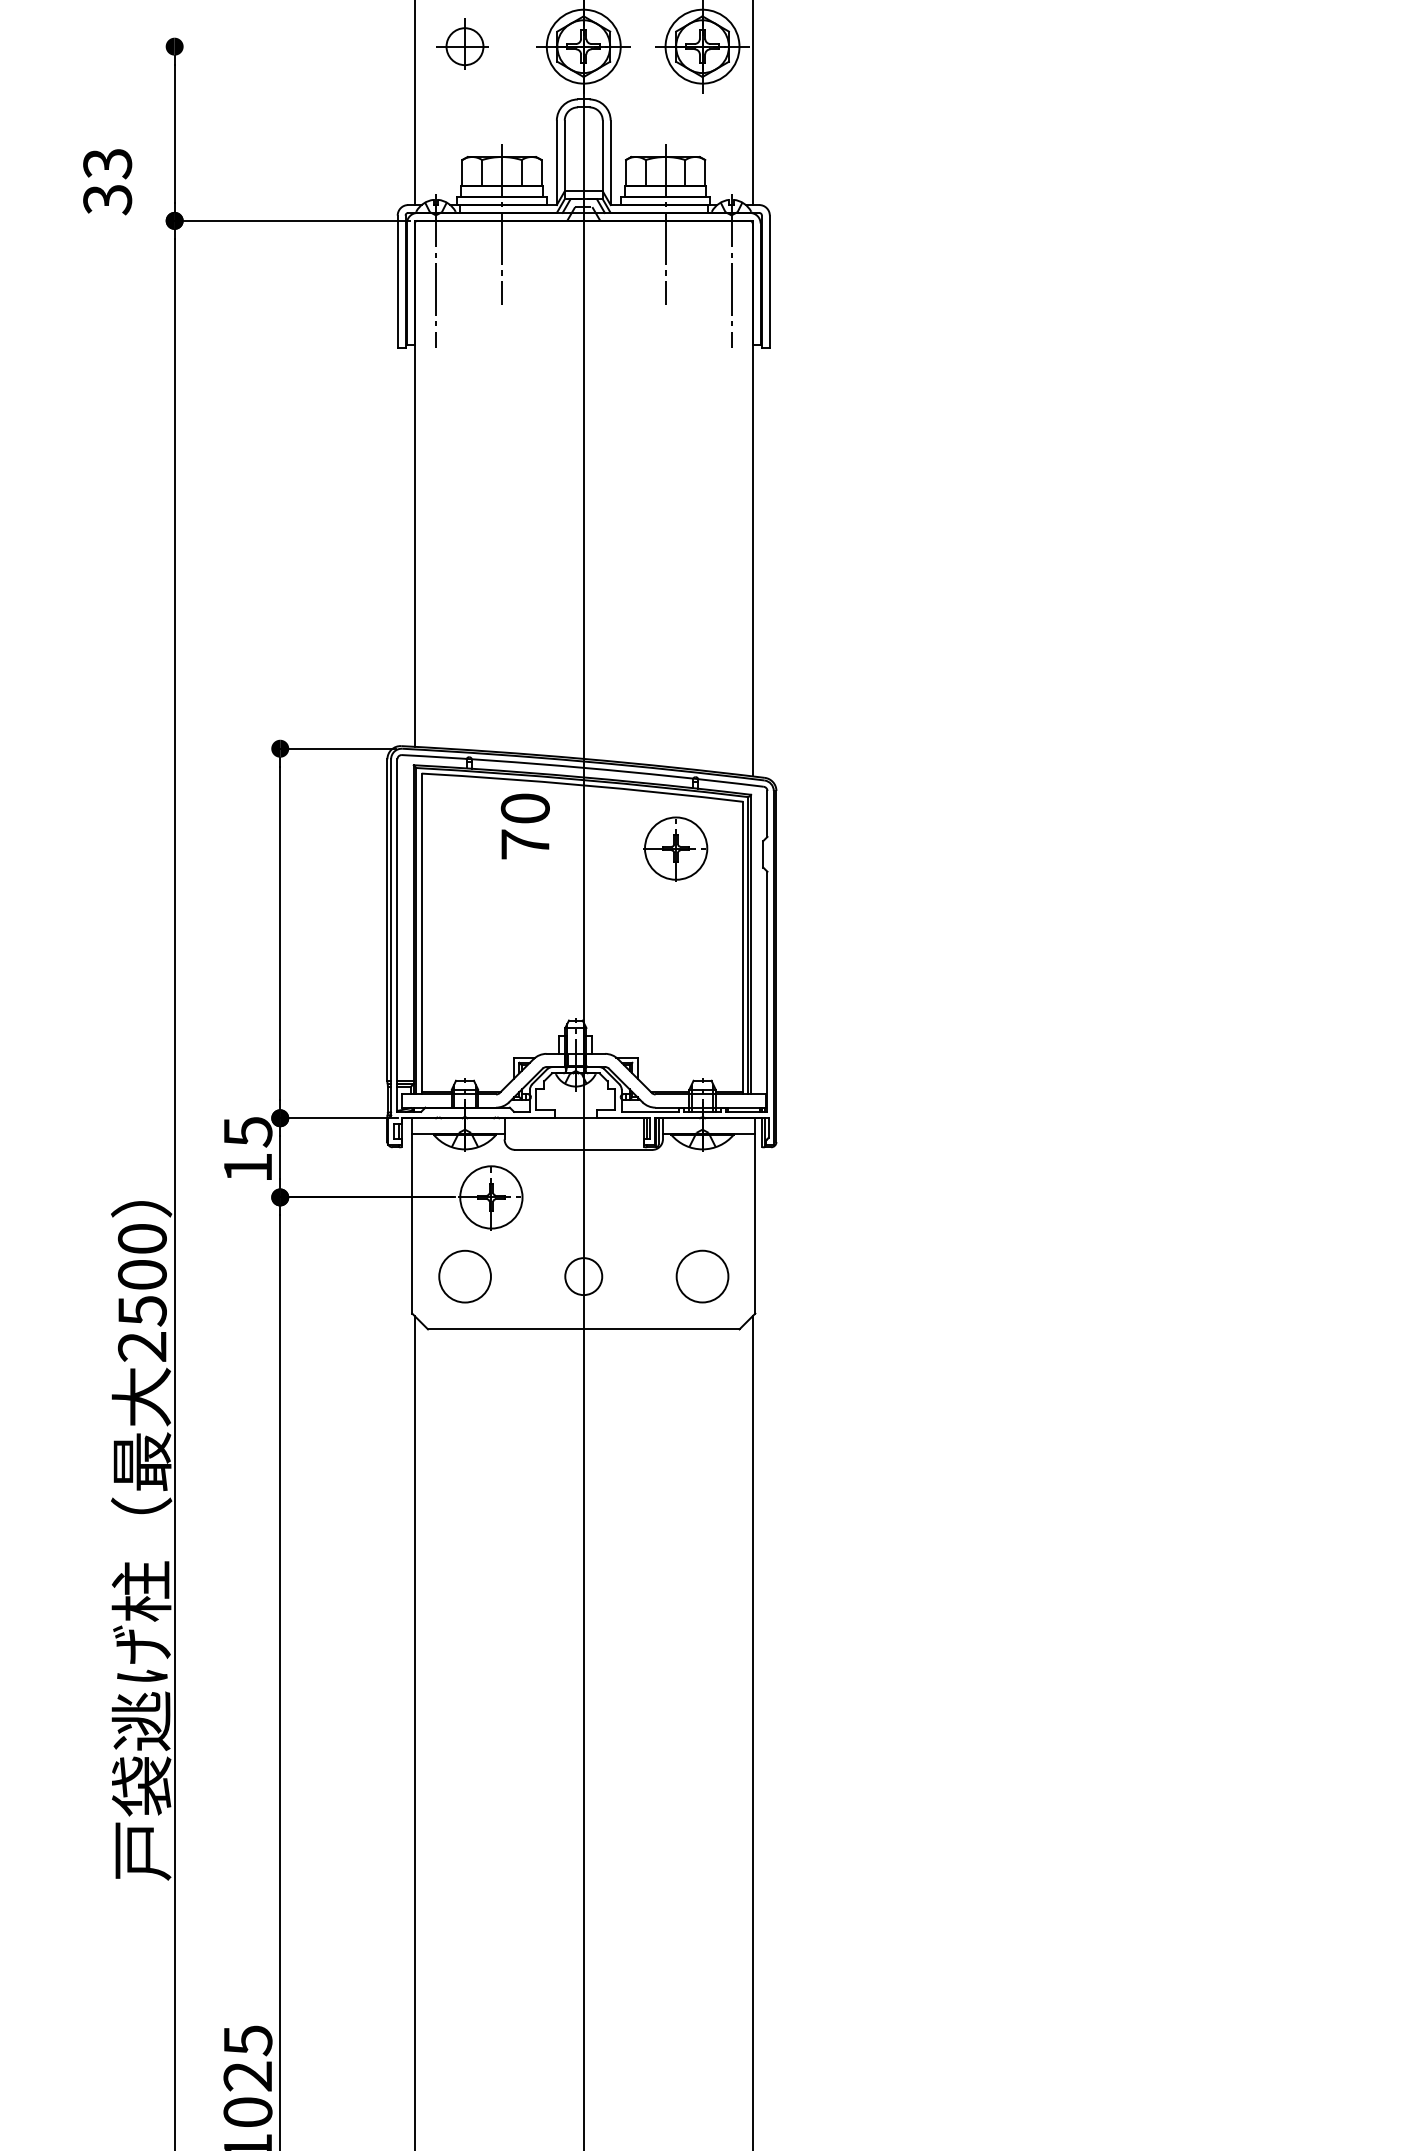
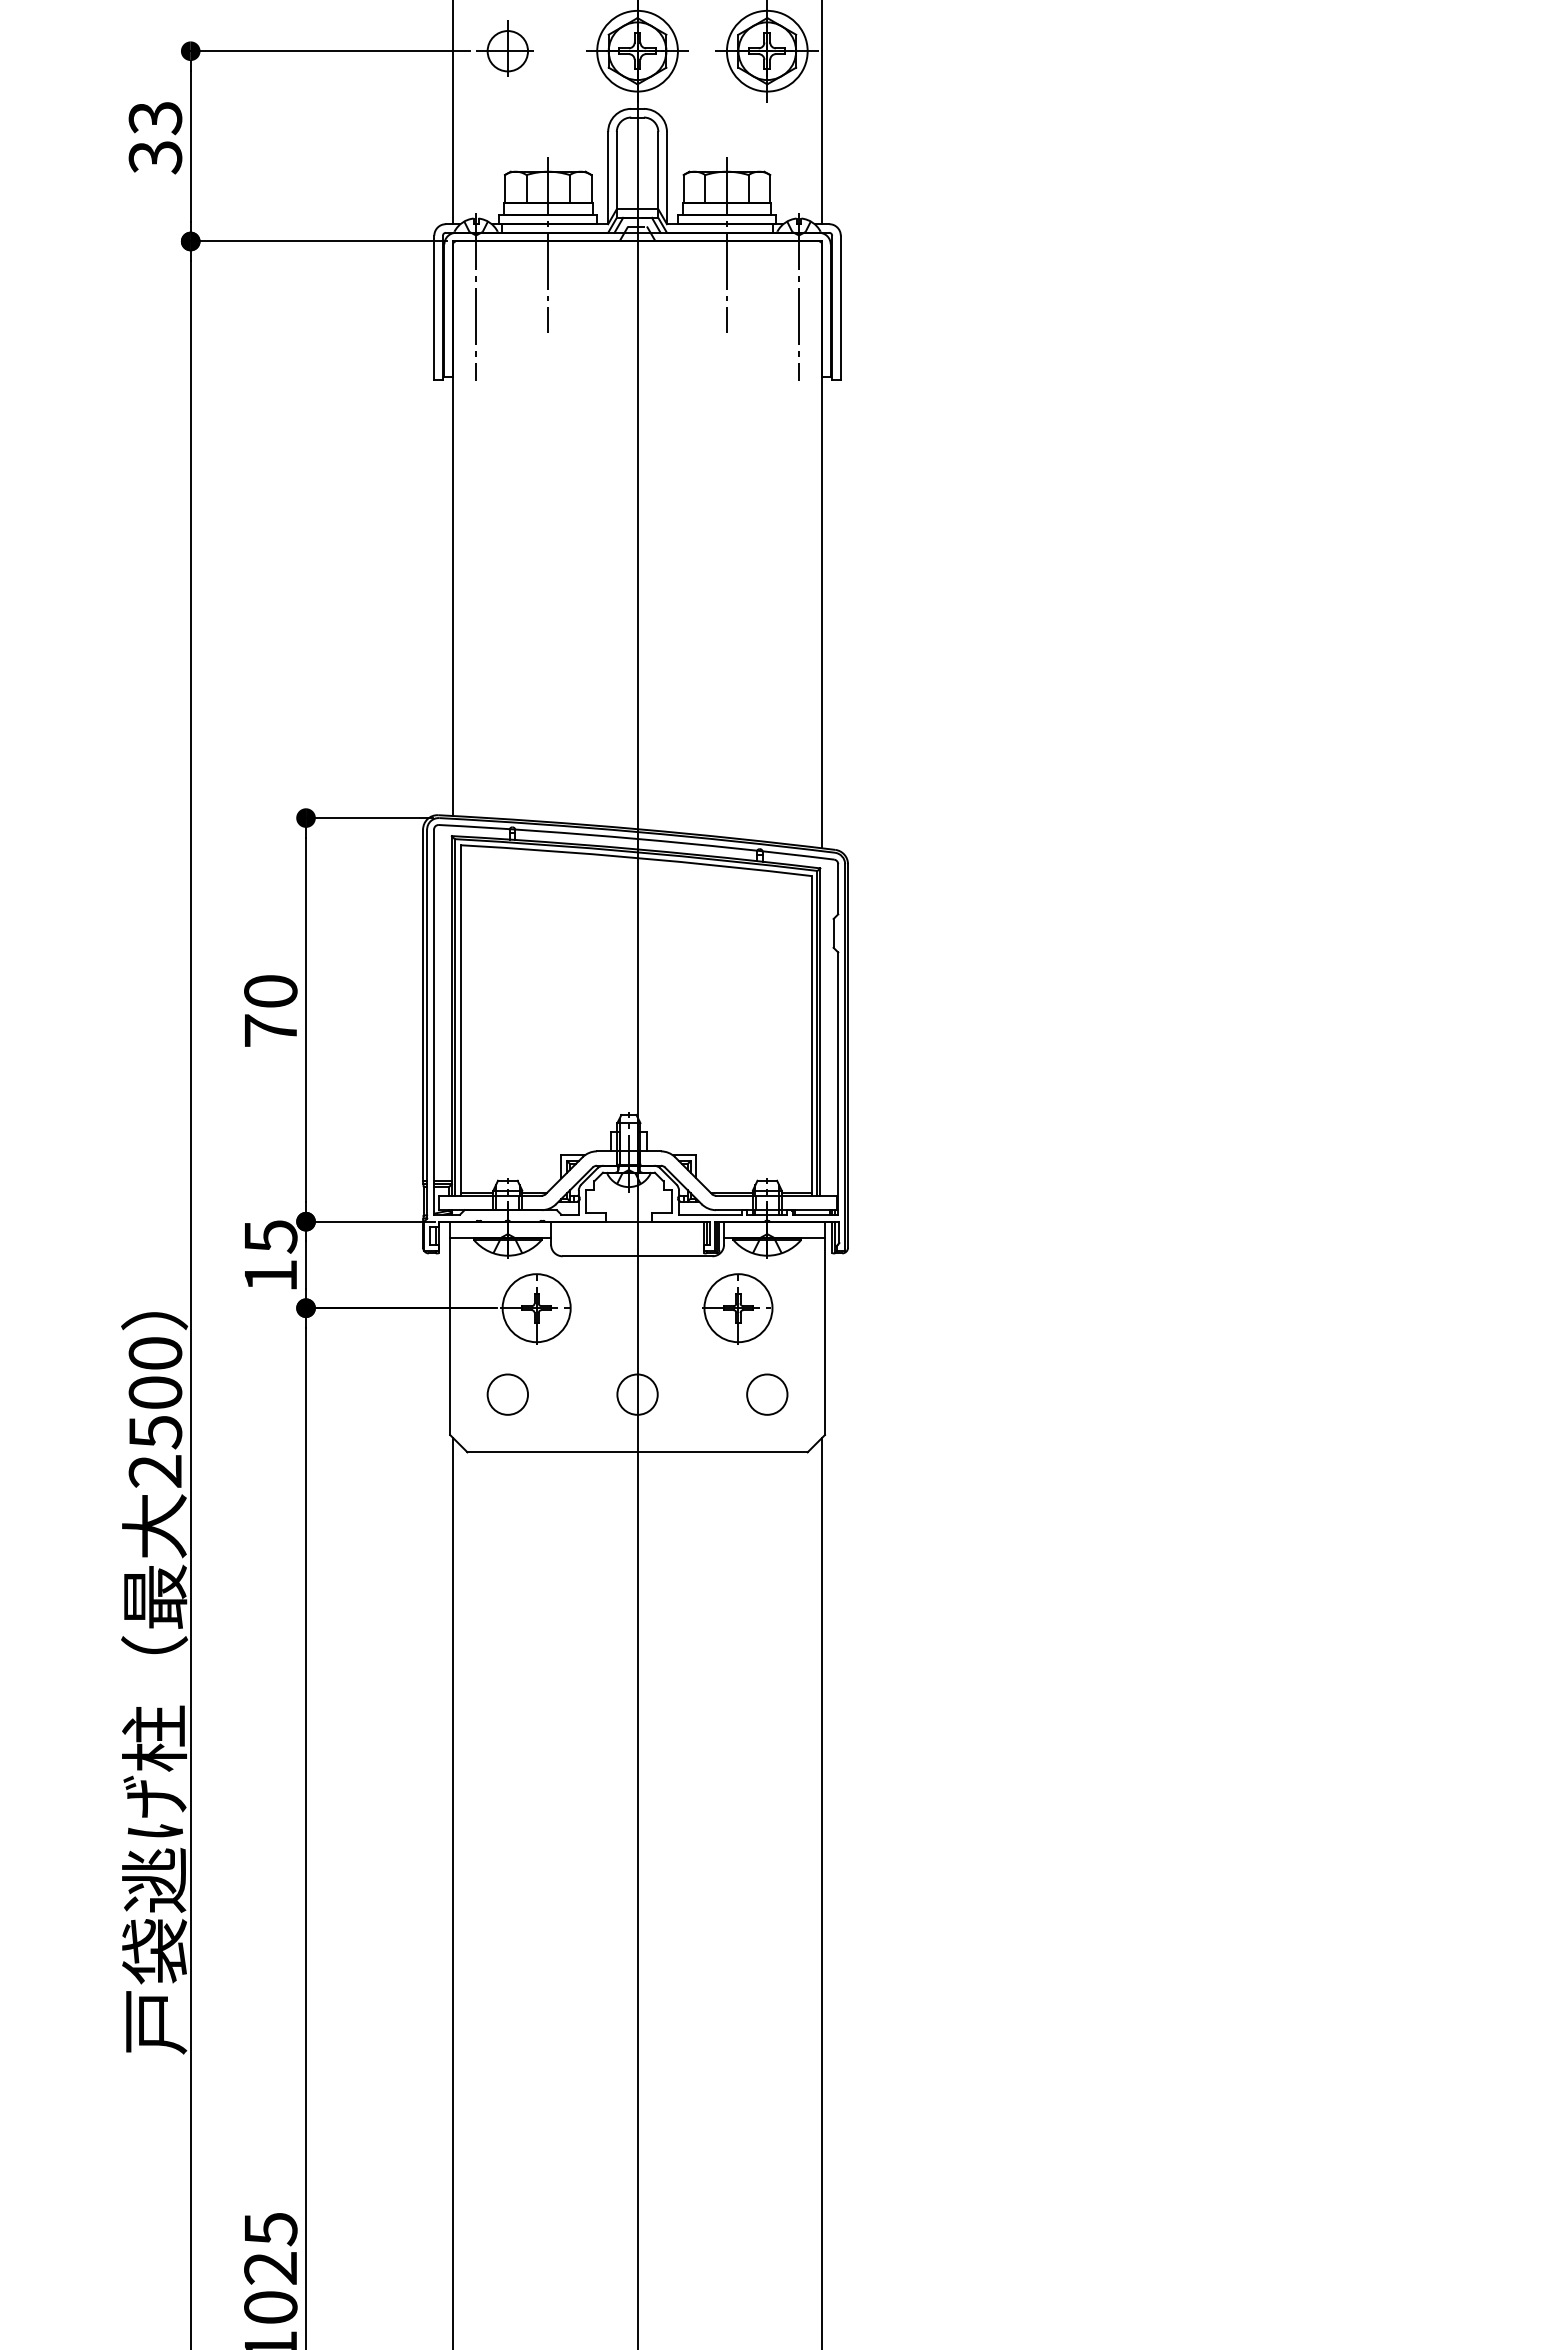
line: (299, 46) -> (327, 51), added
text: (107, 182) -> (155, 138), moved
text: (525, 826) -> (270, 1010), moved
part: (675, 848) -> (737, 1308), moved
circle: (464, 1276) -> (507, 1394), size x0.71
circle: (702, 1276) -> (767, 1394), size x0.71

